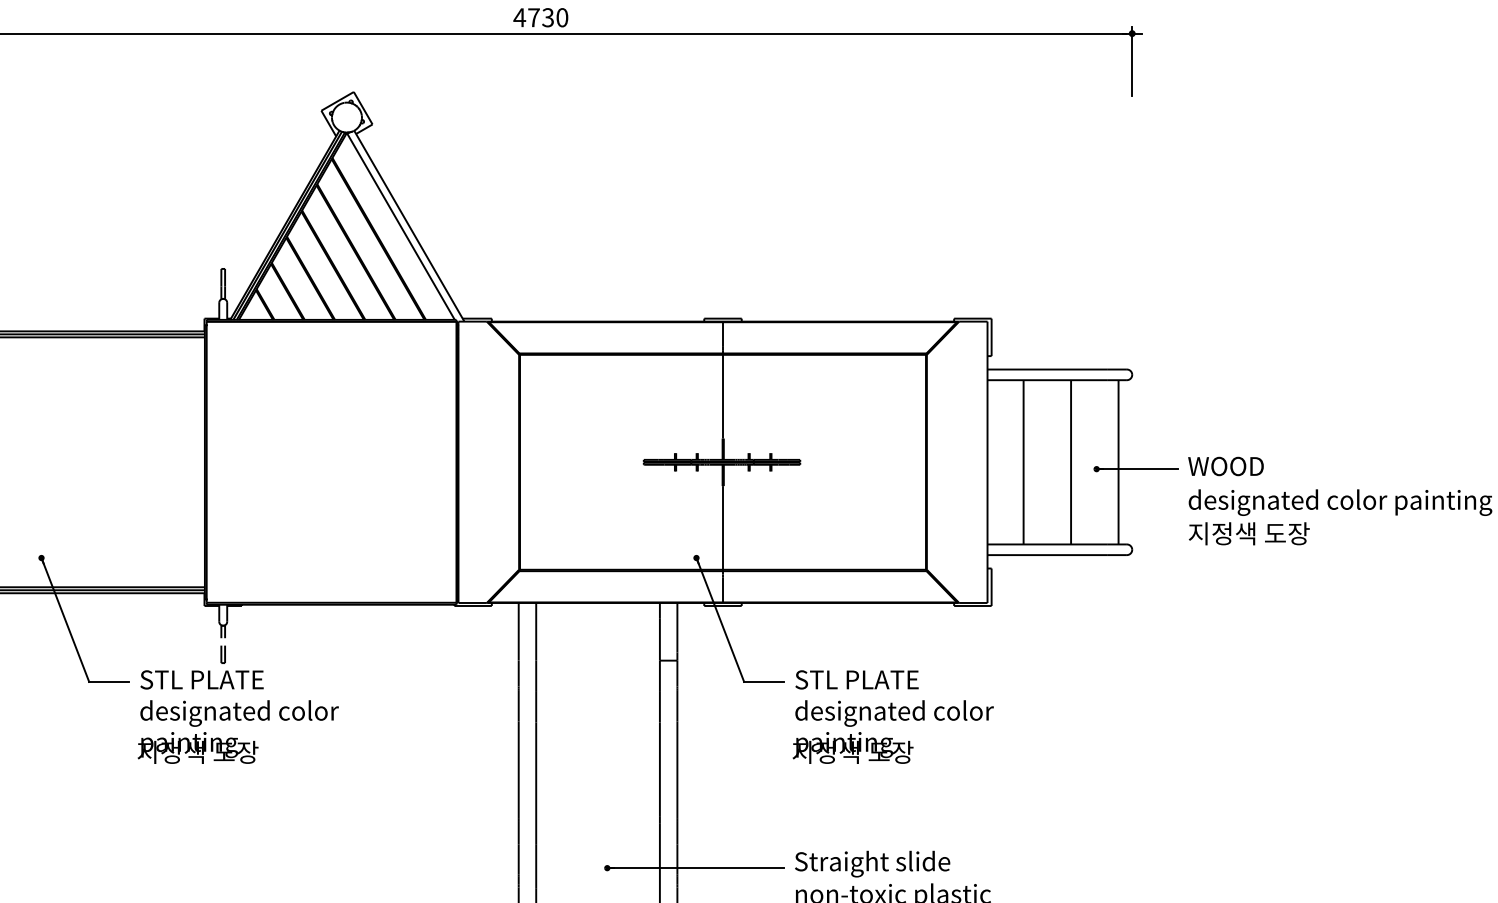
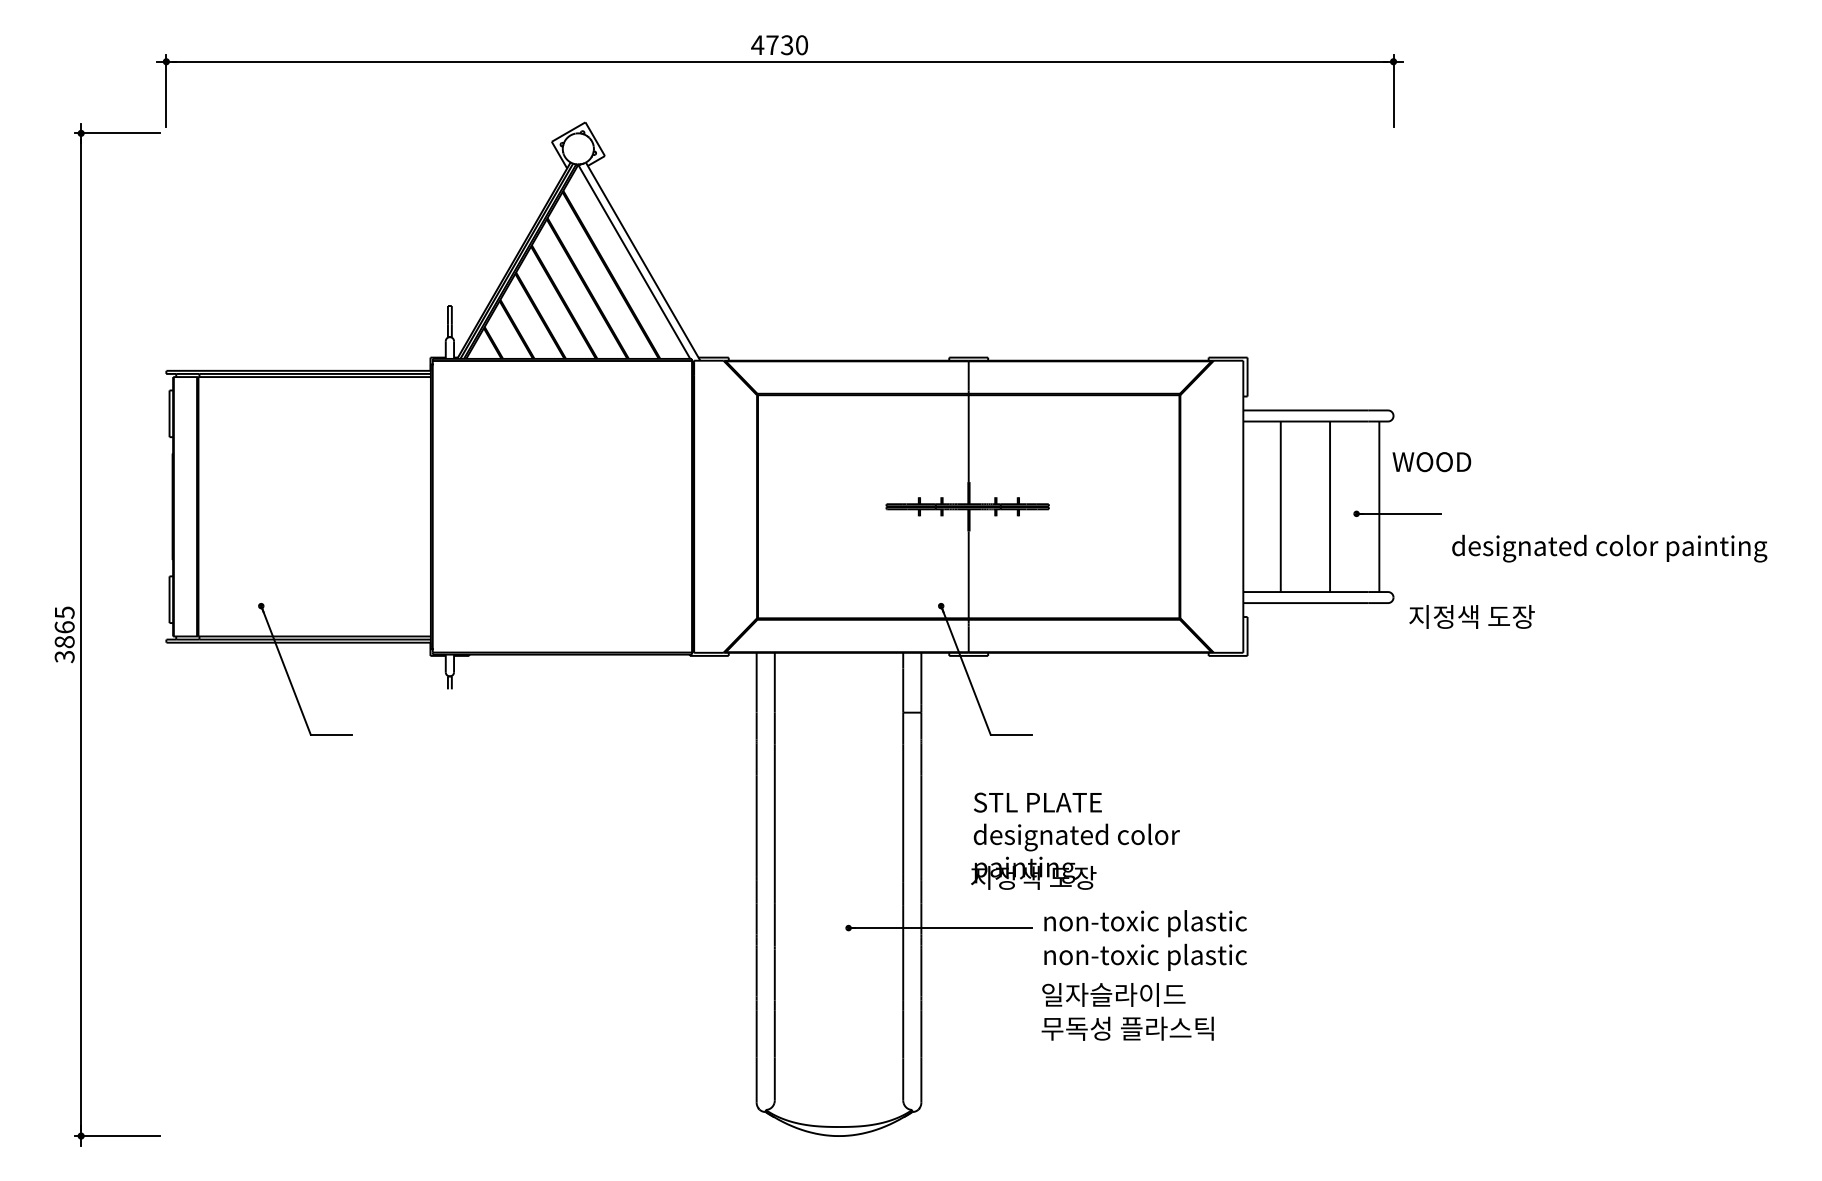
text: (1225, 466) -> (1431, 462), moved
text: (1248, 533) -> (1471, 616), moved
part: (238, 704) -> (465, 758), removed
text: (893, 716) -> (1075, 840), moved
text: (892, 863) -> (1144, 923), Straight slide -> non-toxic plastic

